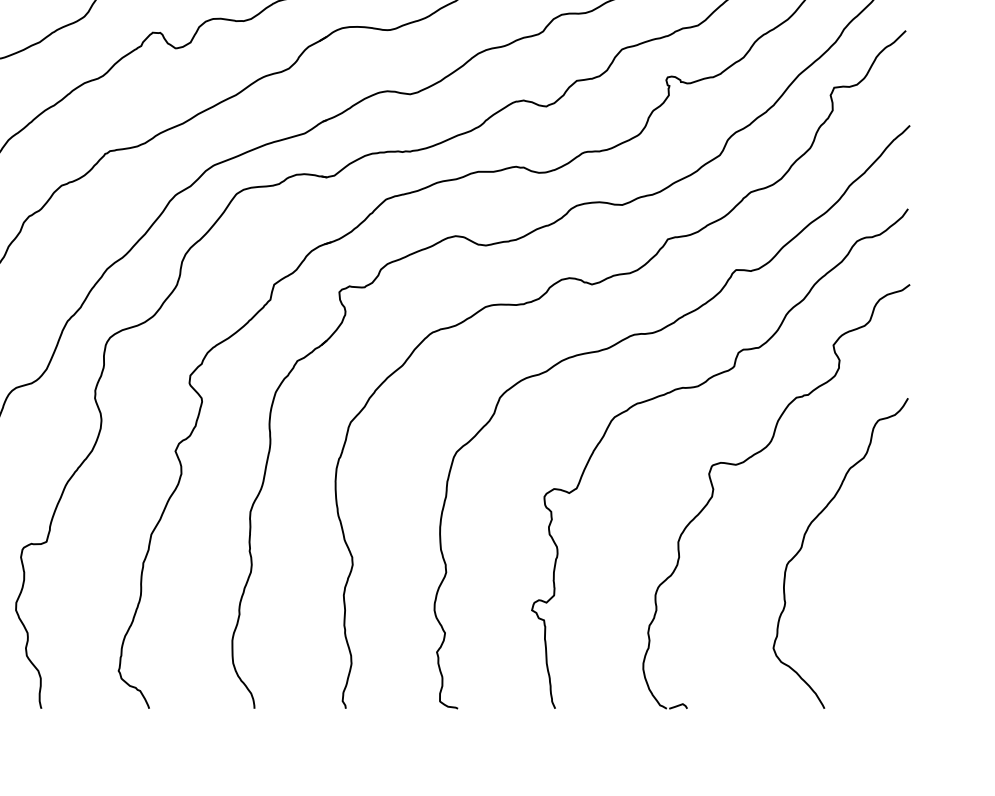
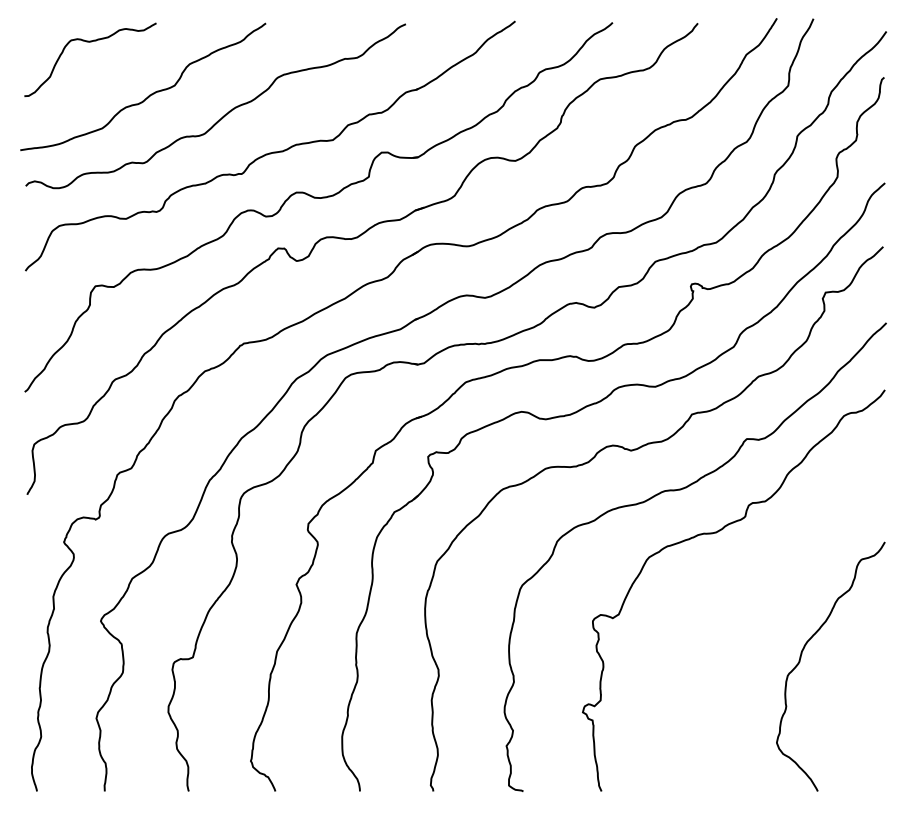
part: (749, 459) -> (757, 591), removed

